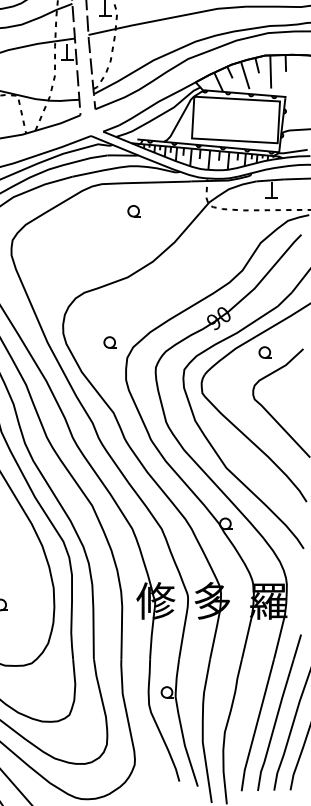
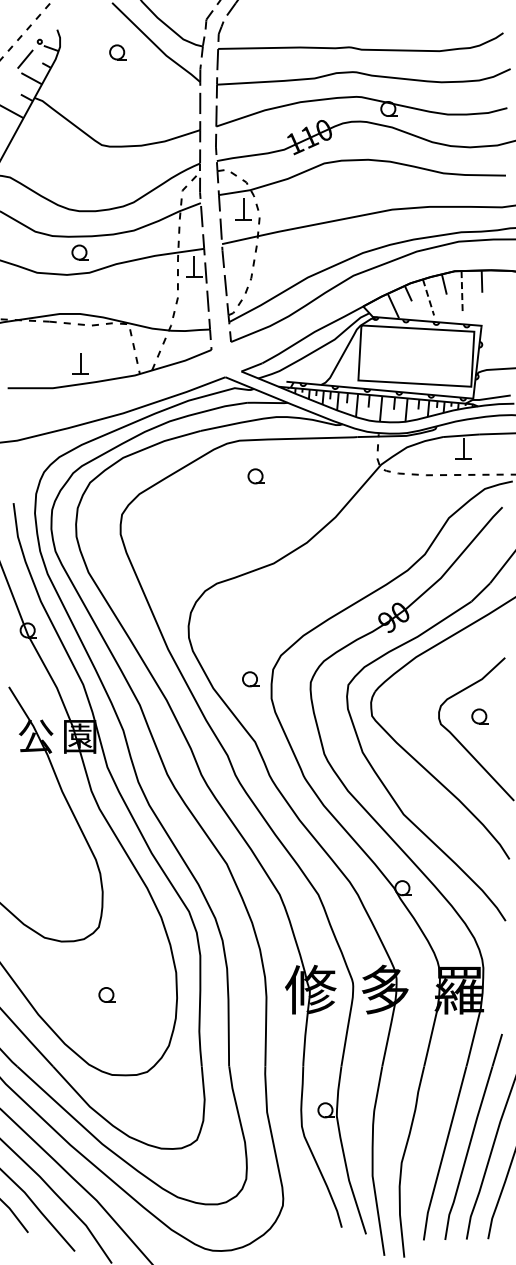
line: (271, 71) -> (462, 292), solid -> dashed
line: (245, 75) -> (428, 297), solid -> dashed
part: (133, 211) -> (255, 476), moved
part: (110, 342) -> (250, 679), moved
part: (264, 352) -> (479, 716), moved

